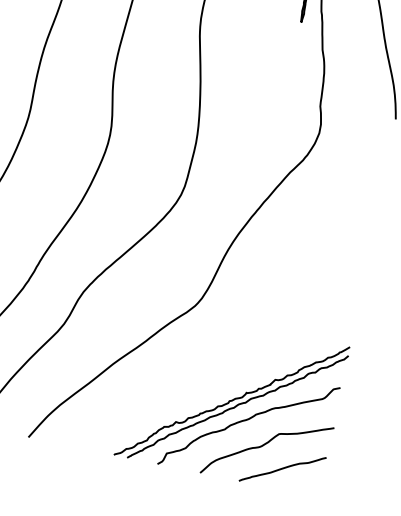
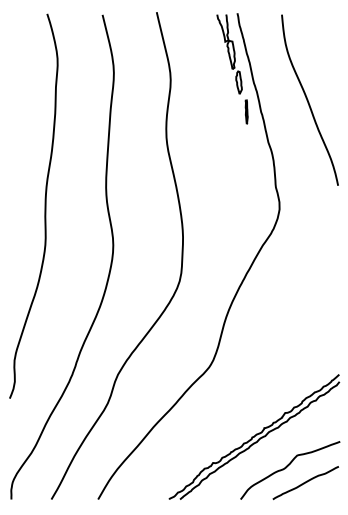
curve: (247, 421) -> (269, 450), removed

